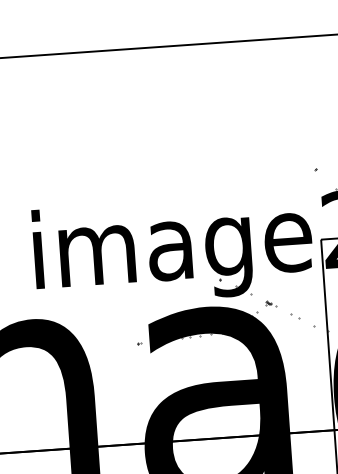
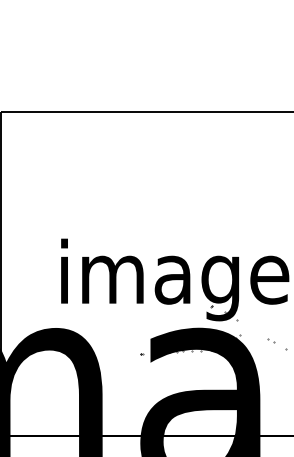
part: (271, 304) -> (252, 329), removed

